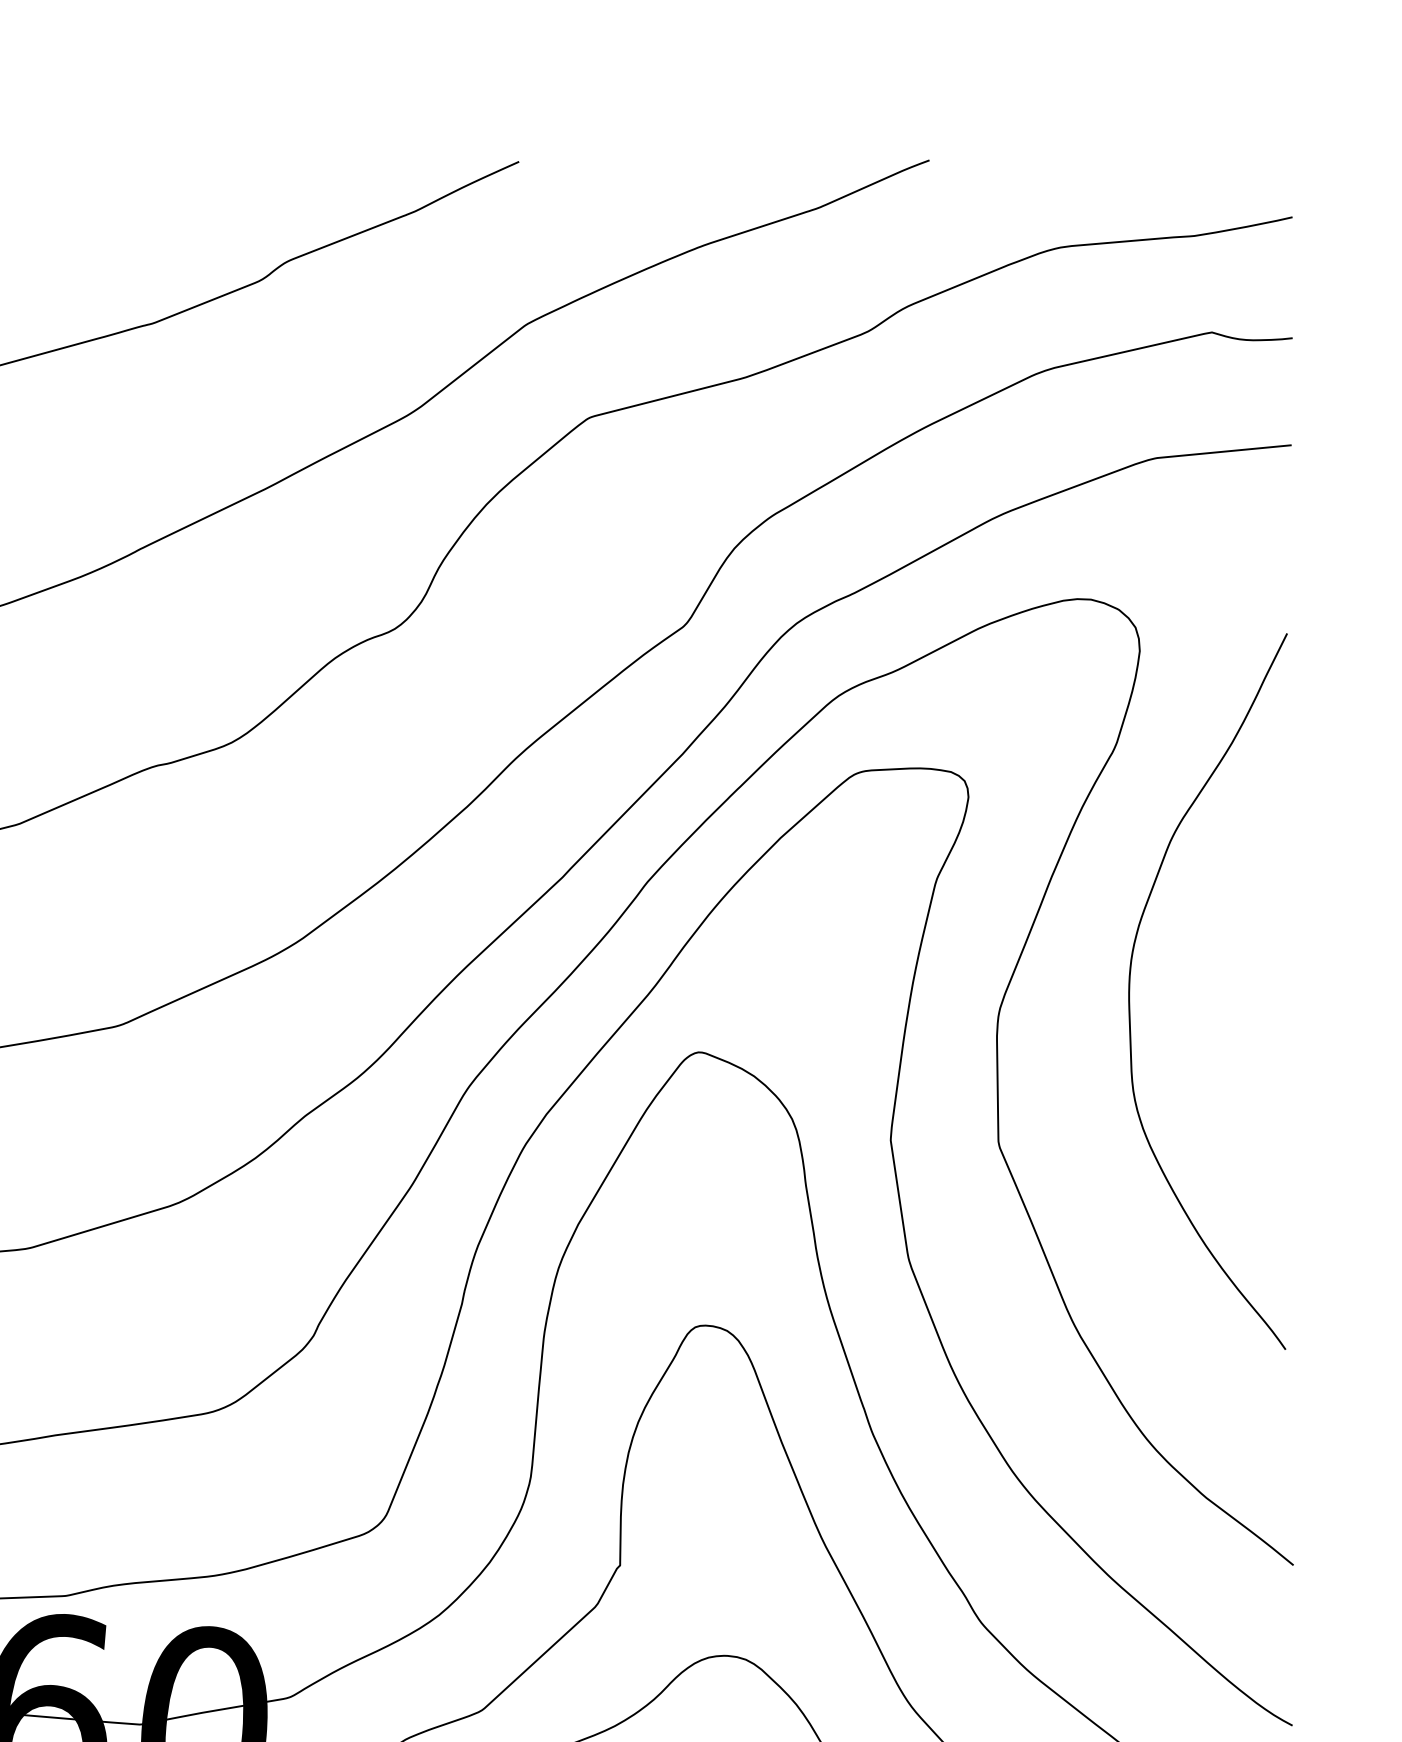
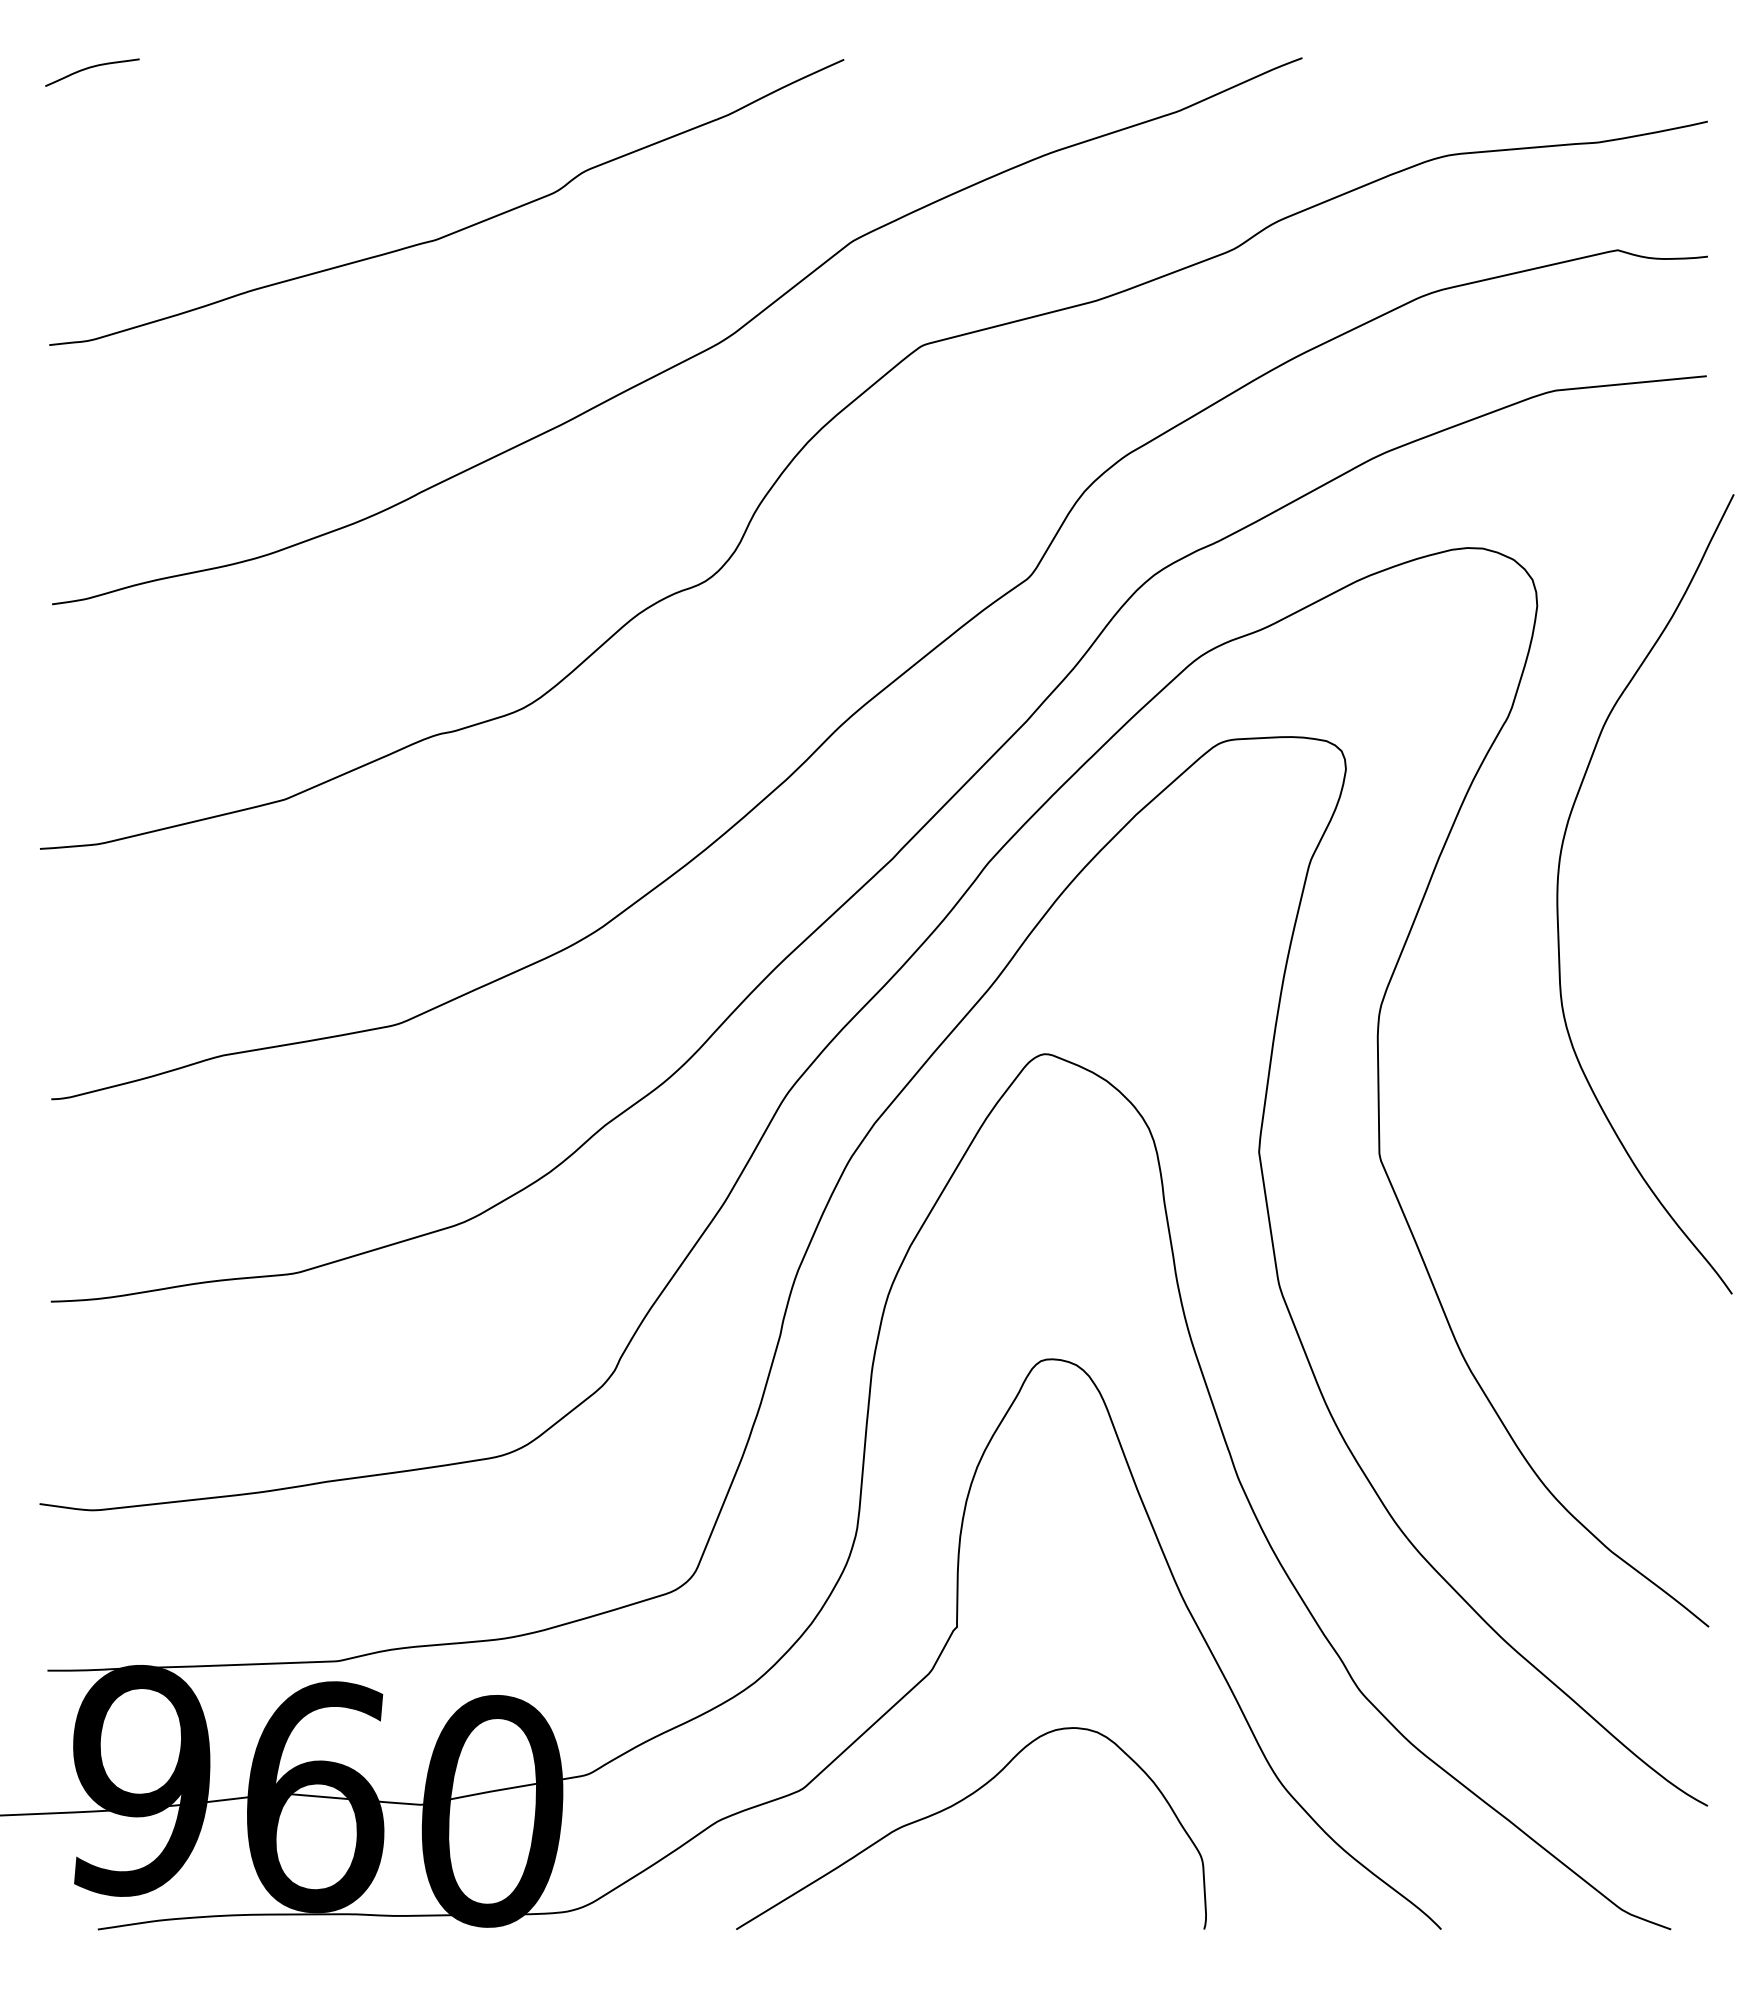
curve: (1130, 991) -> (1558, 894), moved

